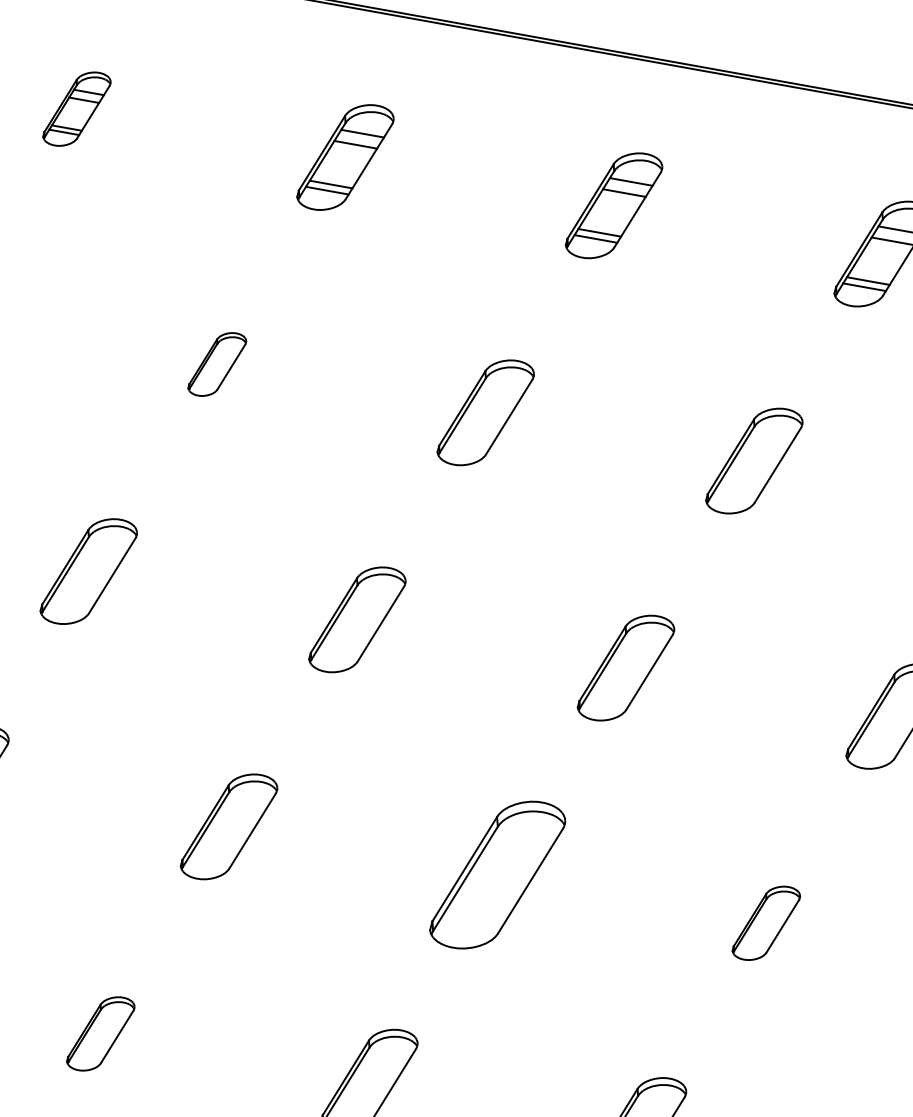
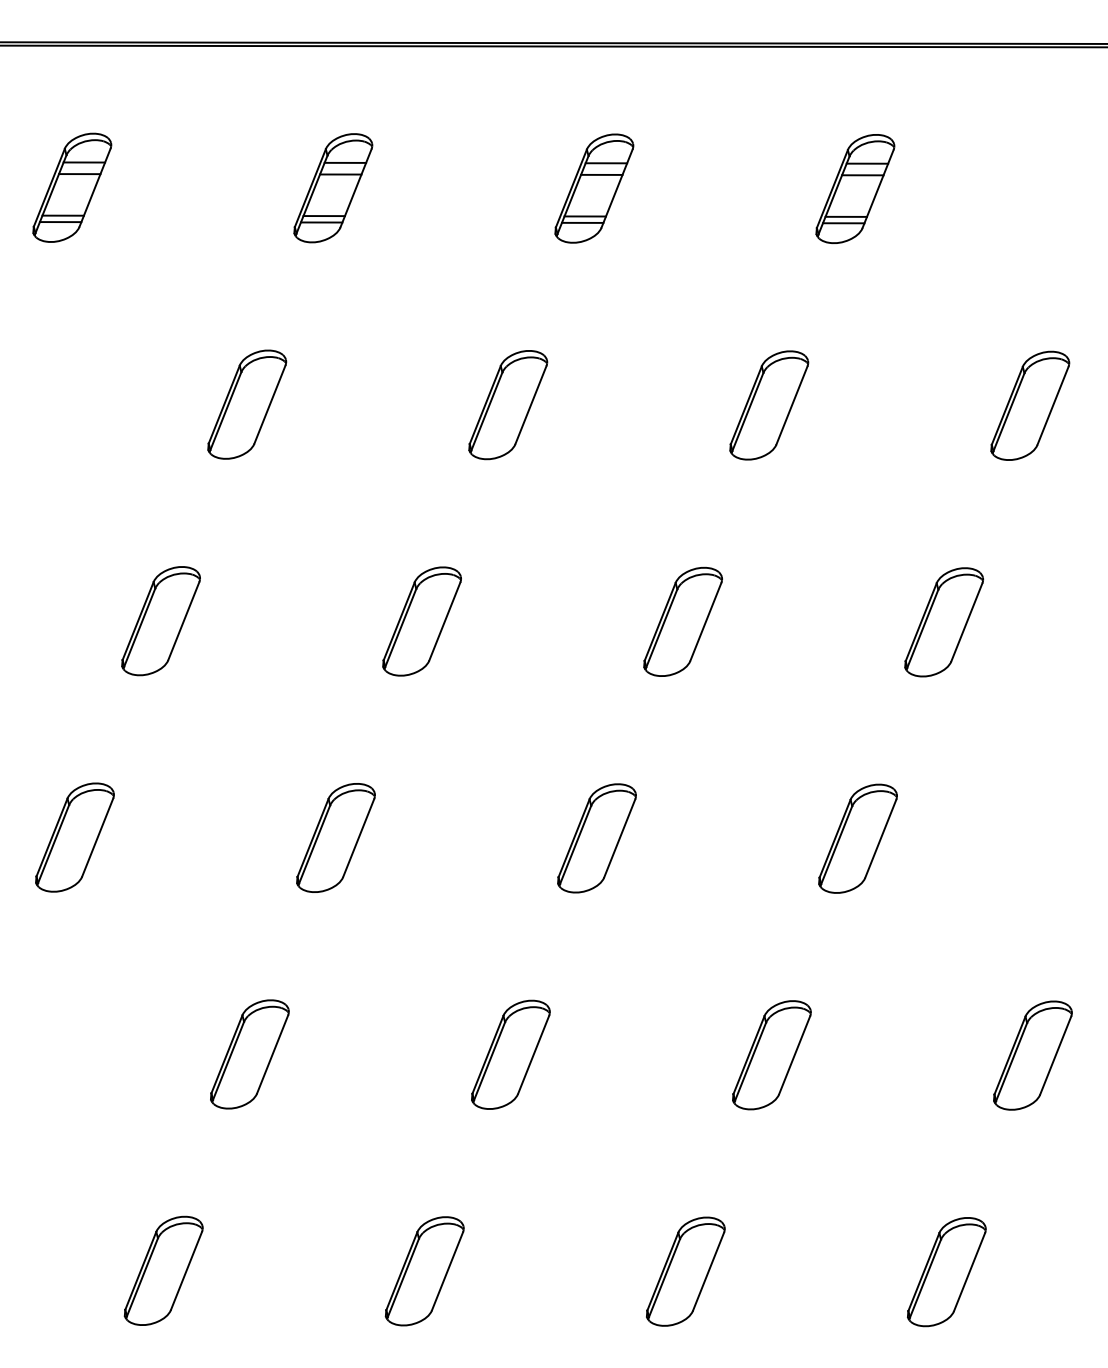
part: (77, 108) -> (72, 187), size x1.43
part: (217, 364) -> (247, 404), size x1.67
part: (497, 875) -> (596, 838), size x0.71
part: (765, 923) -> (857, 838), size x1.43
part: (100, 1033) -> (249, 1054), size x1.43

